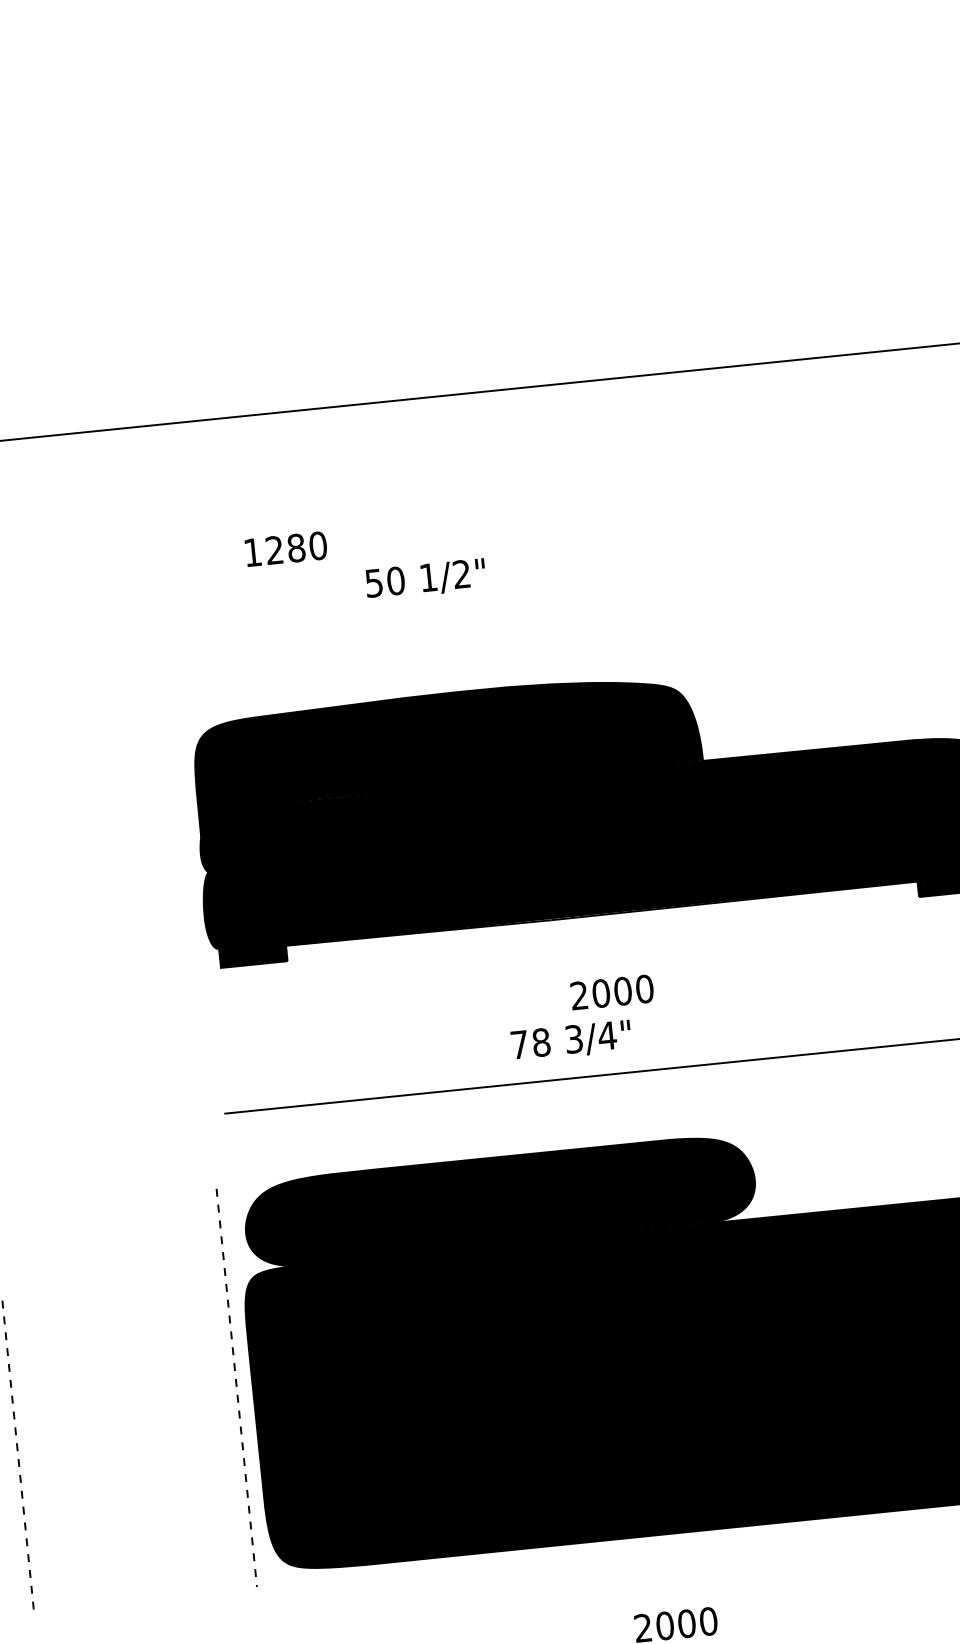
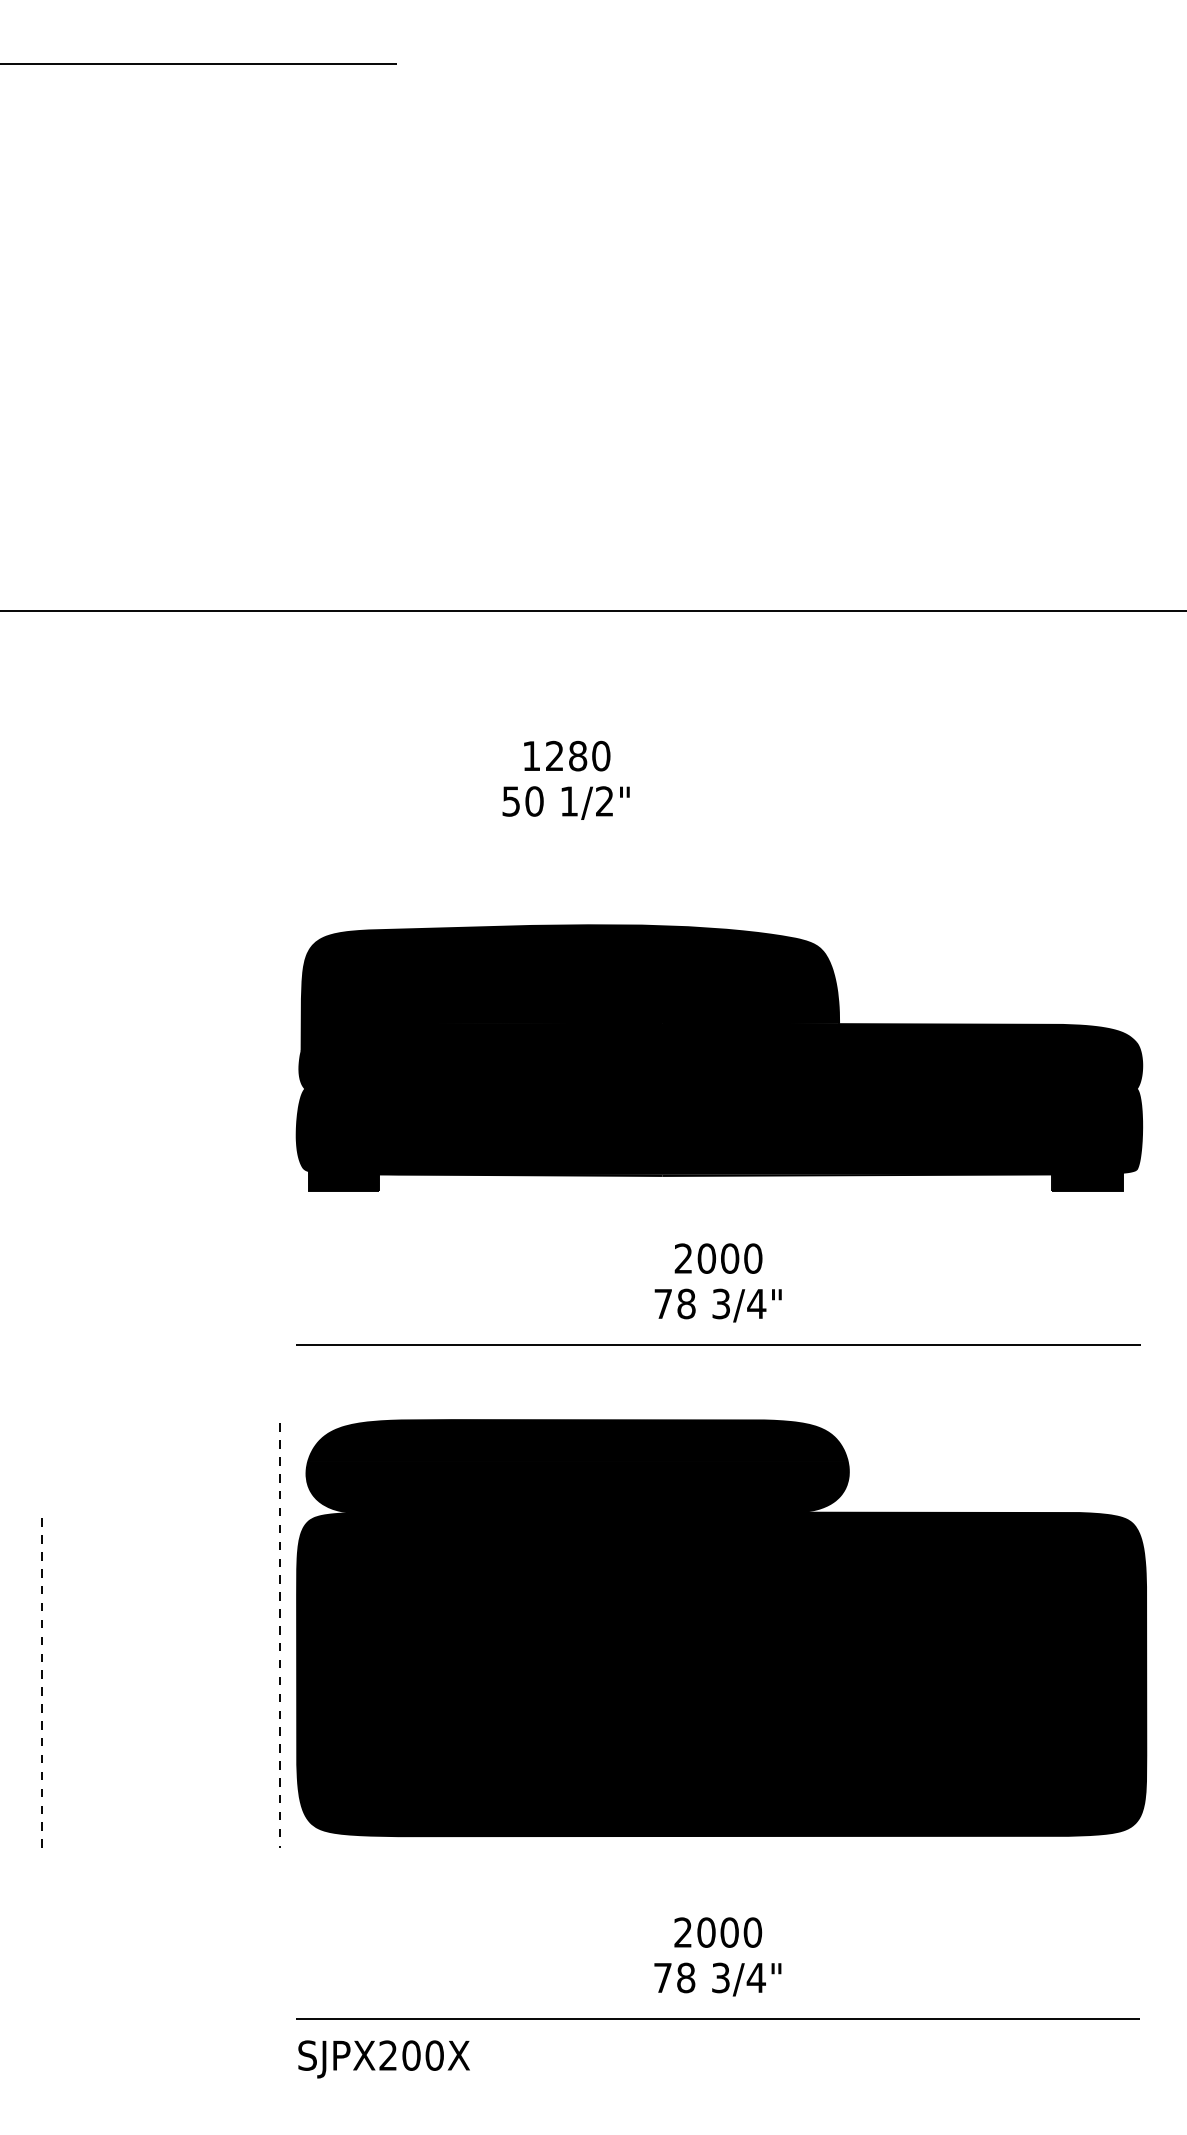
text: (286, 548) -> (567, 755), moved
text: (570, 1041) -> (717, 1305), moved

